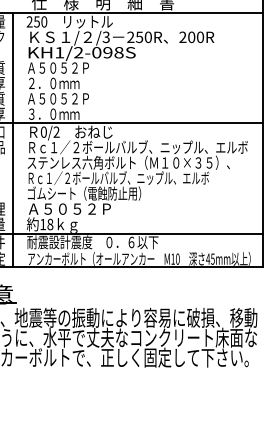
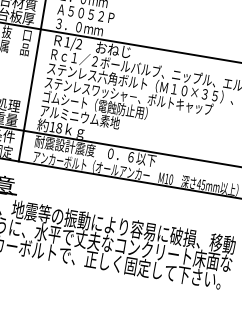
text: (43, 131) -> (67, 41), 0/2 -> 1/2
text: (118, 178) -> (129, 96), Ｒｃ１／２ボールバルブ、ニップル、エルボ -> ステンレスワッシャ－、ボルトキャップ
text: (70, 208) -> (80, 116), Ａ５０５２Ｐ -> アルミニウム素地

